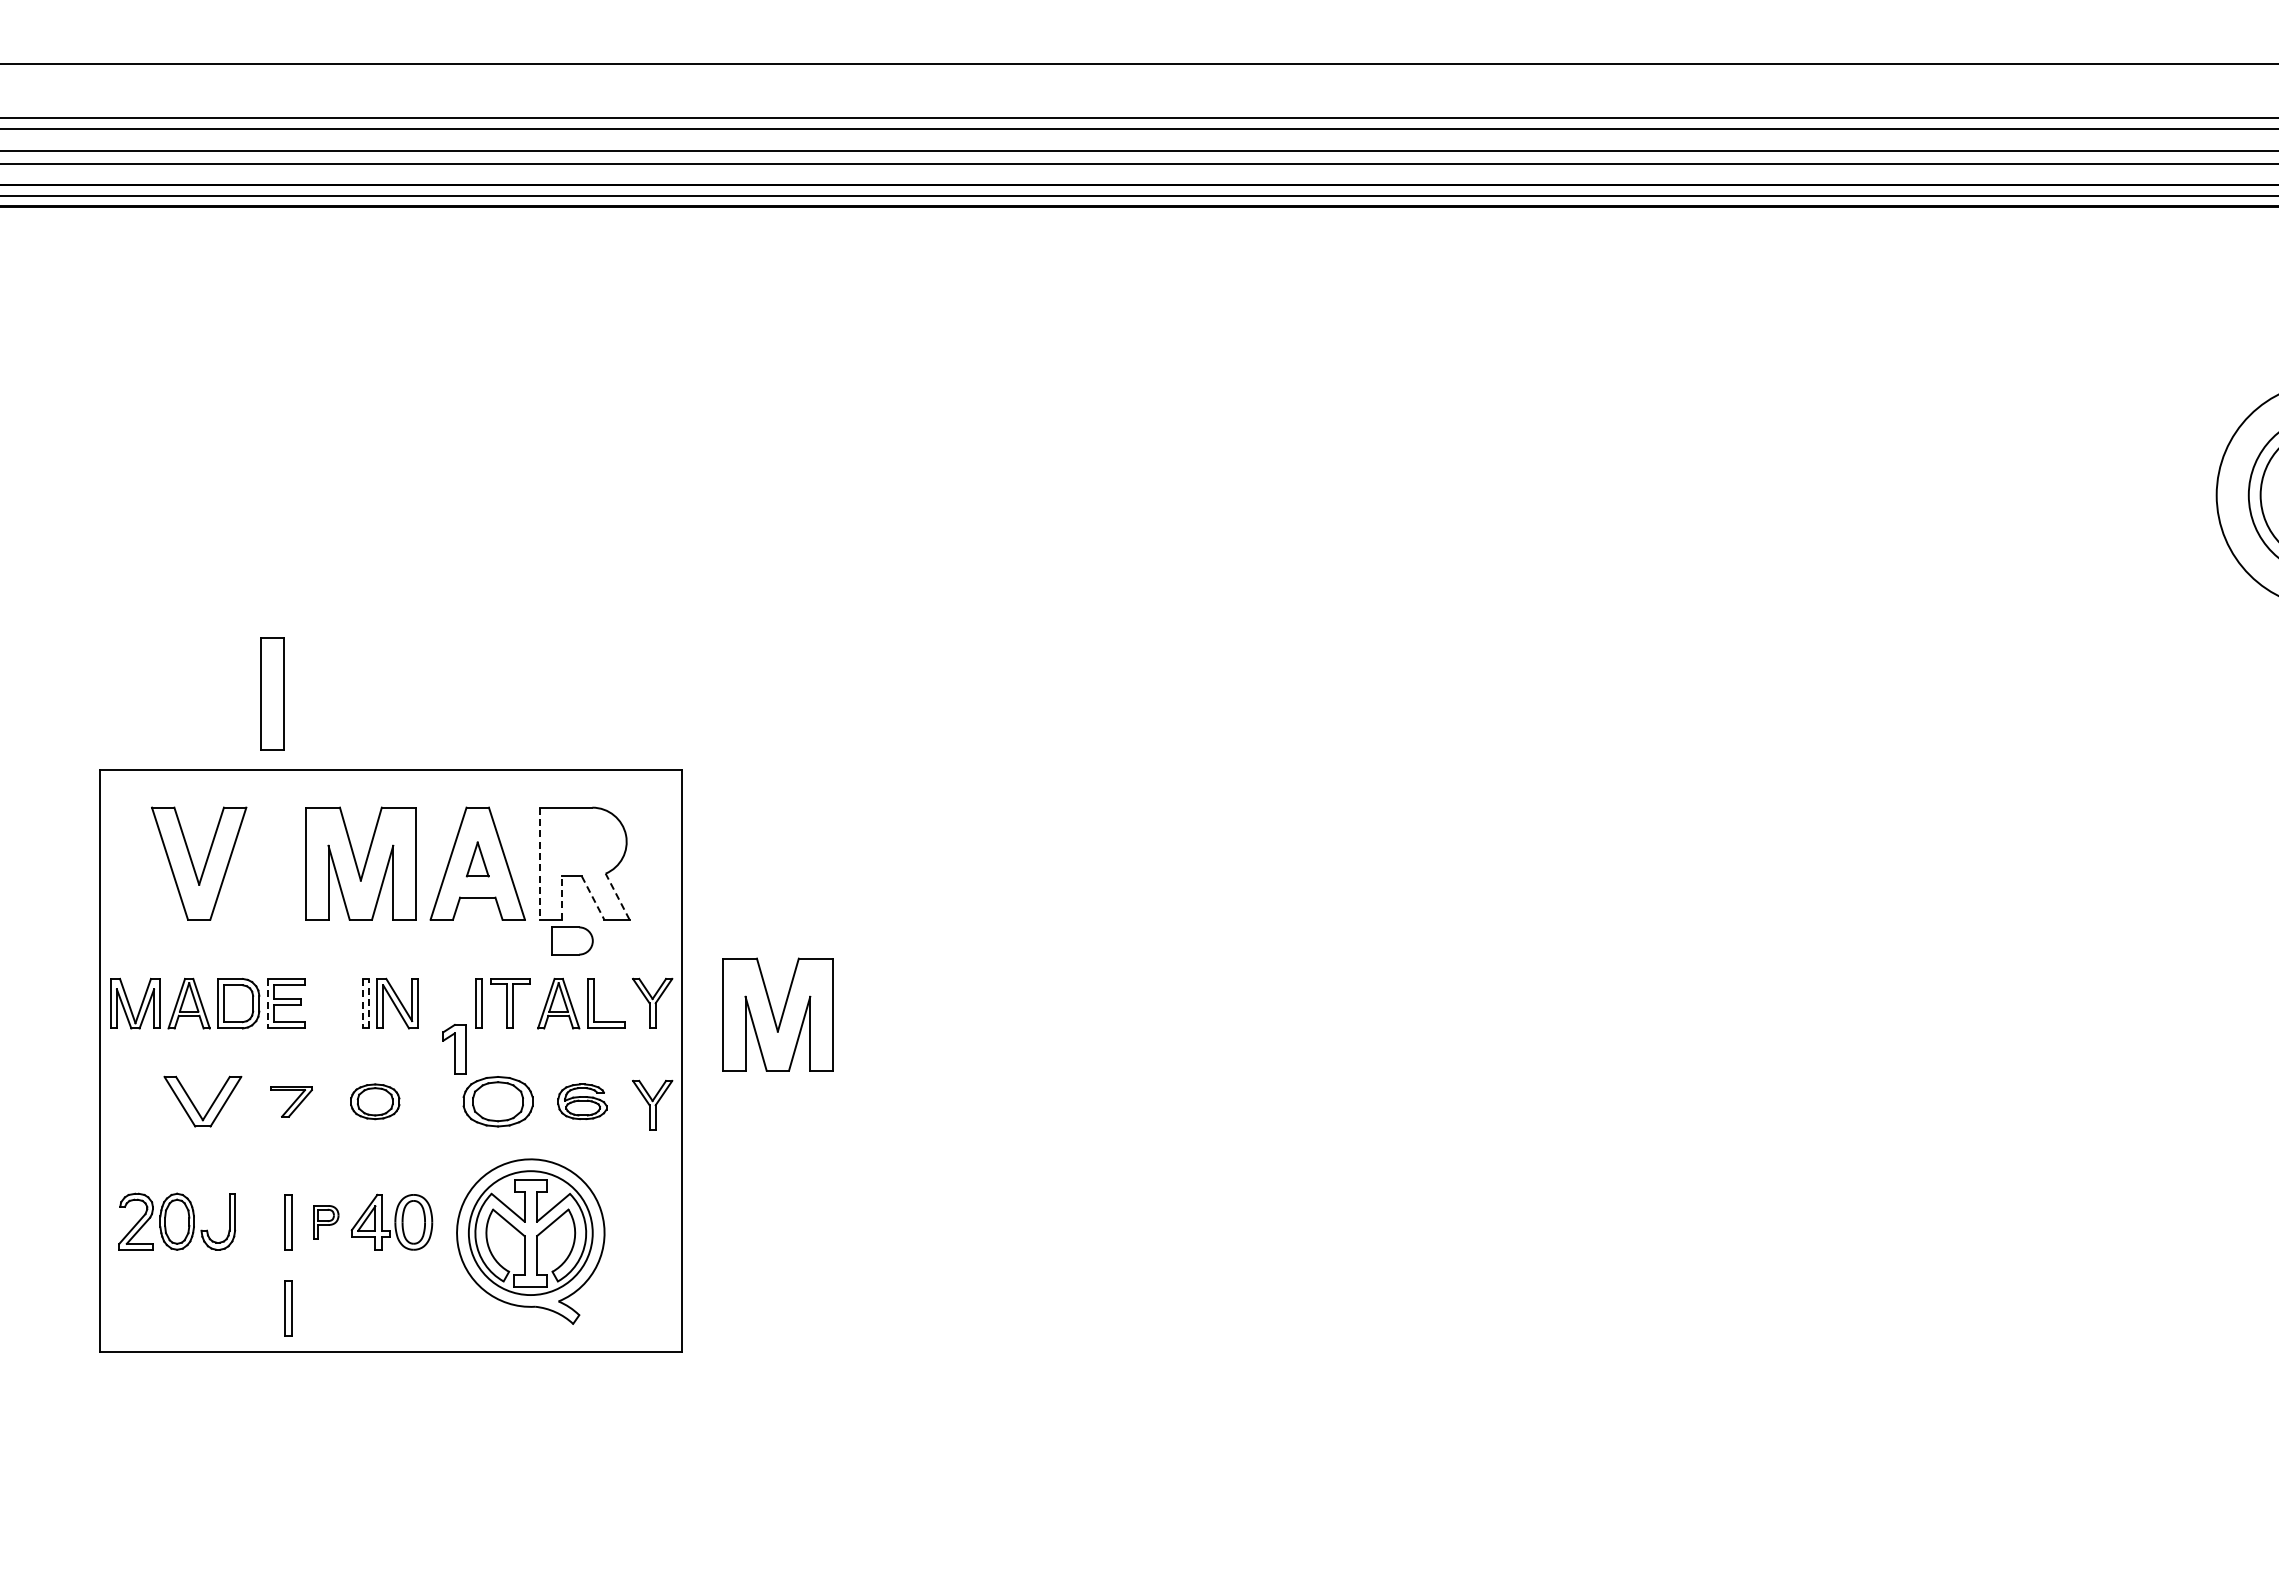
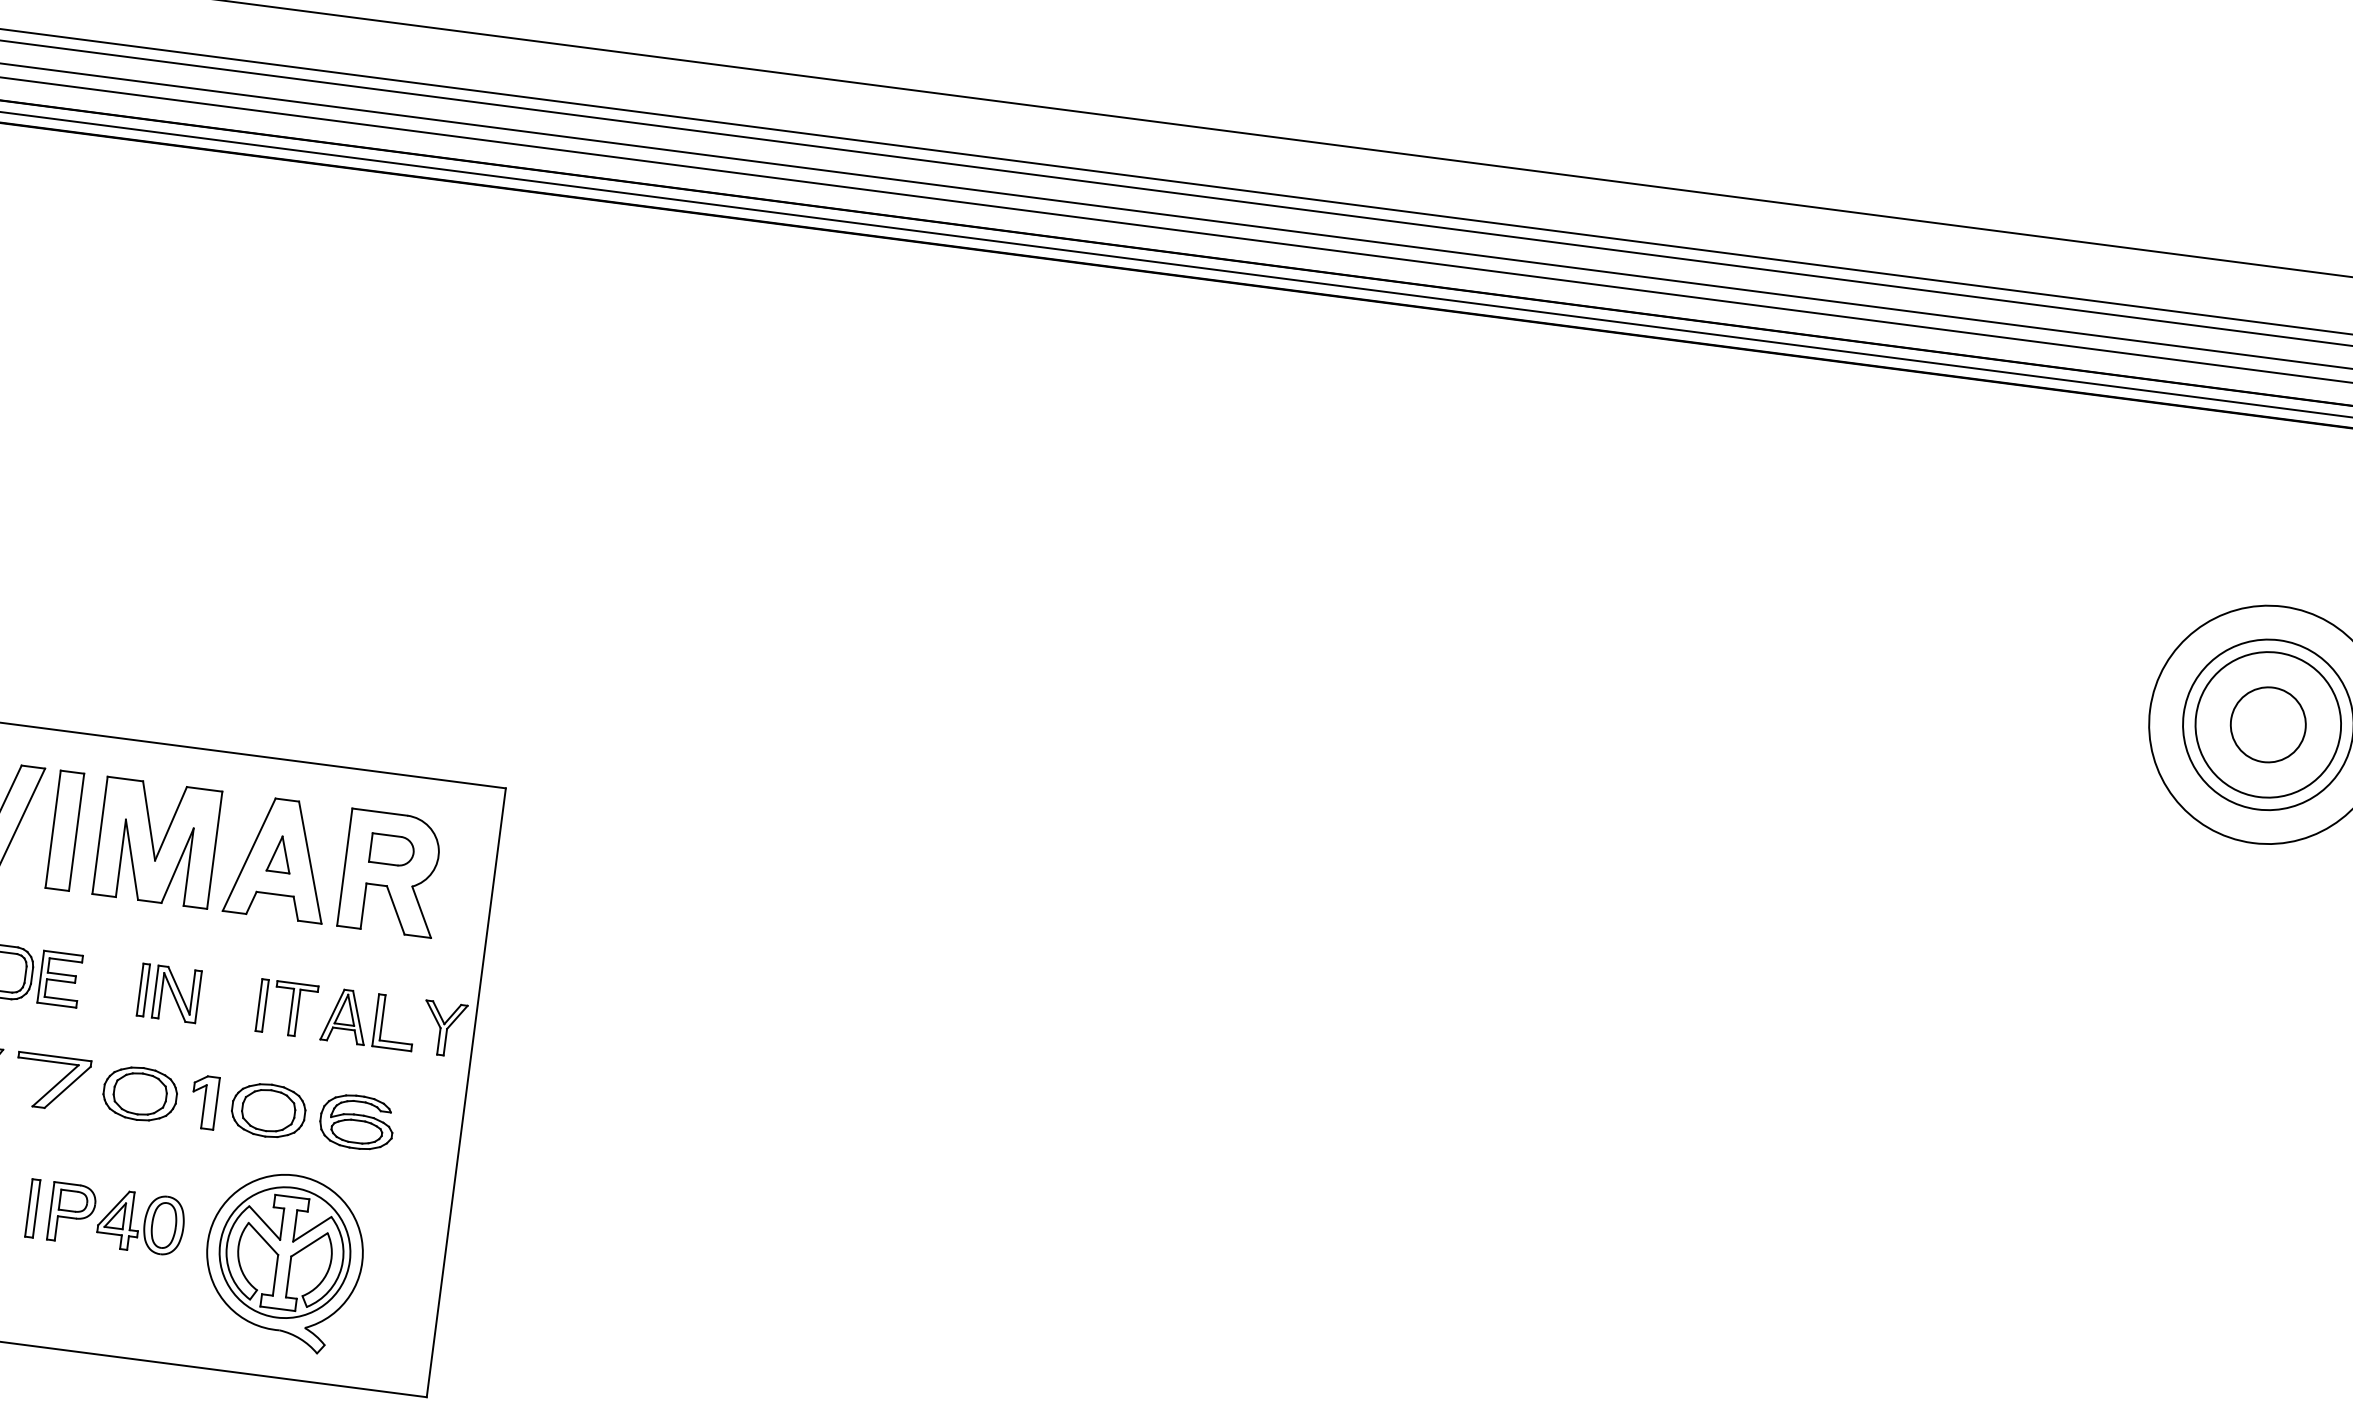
part: (272, 693) -> (64, 830), moved
line: (539, 864) -> (344, 867), dashed -> solid
line: (617, 896) -> (421, 912), dashed -> solid
line: (562, 898) -> (363, 906), dashed -> solid
line: (593, 898) -> (396, 910), dashed -> solid
part: (572, 940) -> (392, 849), moved
line: (267, 1003) -> (40, 976), dashed -> solid
line: (362, 1003) -> (140, 989), dashed -> solid
line: (368, 1003) -> (146, 990), dashed -> solid
part: (777, 1014) -> (573, 1057), removed
part: (454, 1049) -> (204, 1102), moved
part: (291, 1101) -> (52, 1082), size x1.67
part: (374, 1101) -> (139, 1093), size x1.43
part: (582, 1101) -> (357, 1121), size x1.43
part: (652, 1104) -> (429, 1134), removed
part: (326, 1222) -> (72, 1213), size x1.67
part: (288, 1308) -> (21, 1298), removed

